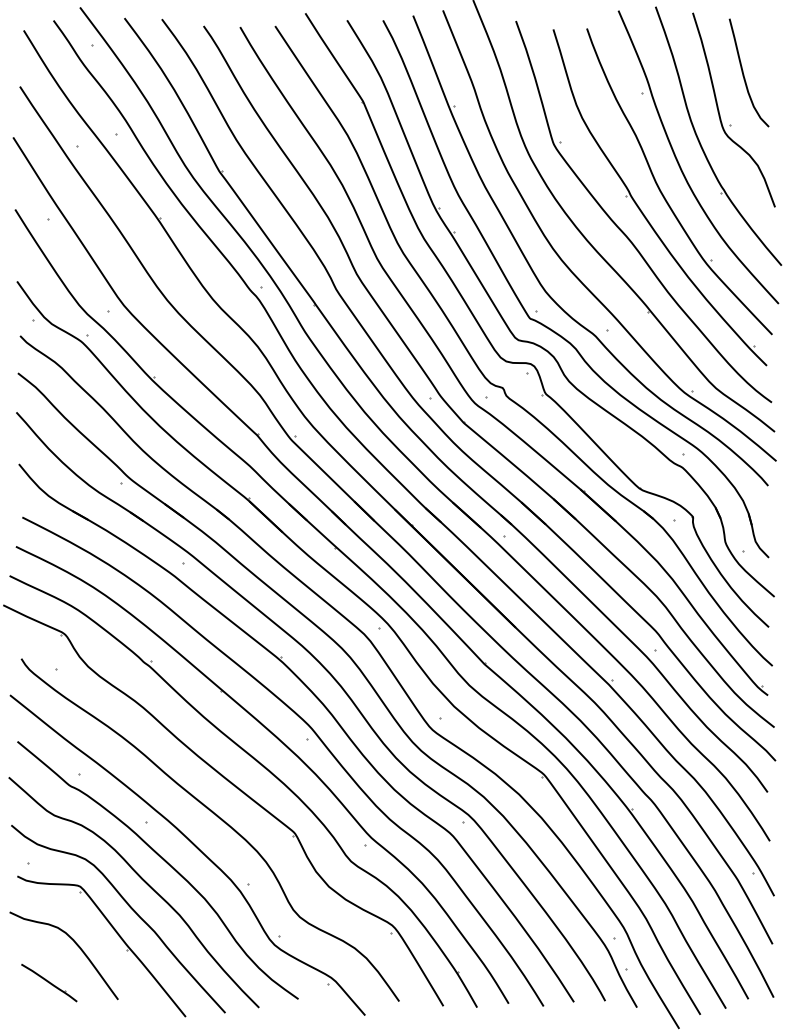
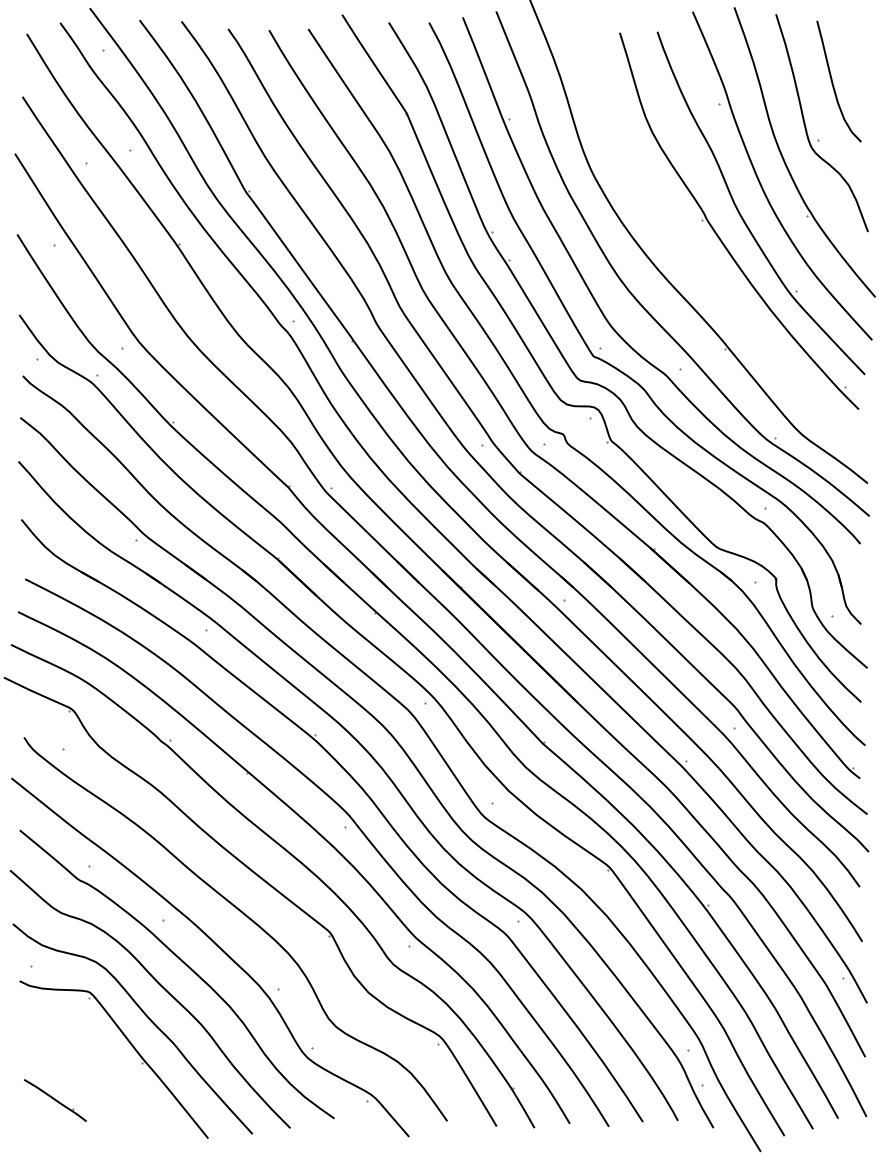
part: (623, 231) -> (698, 259), removed
curve: (75, 944) -> (84, 1057), removed

